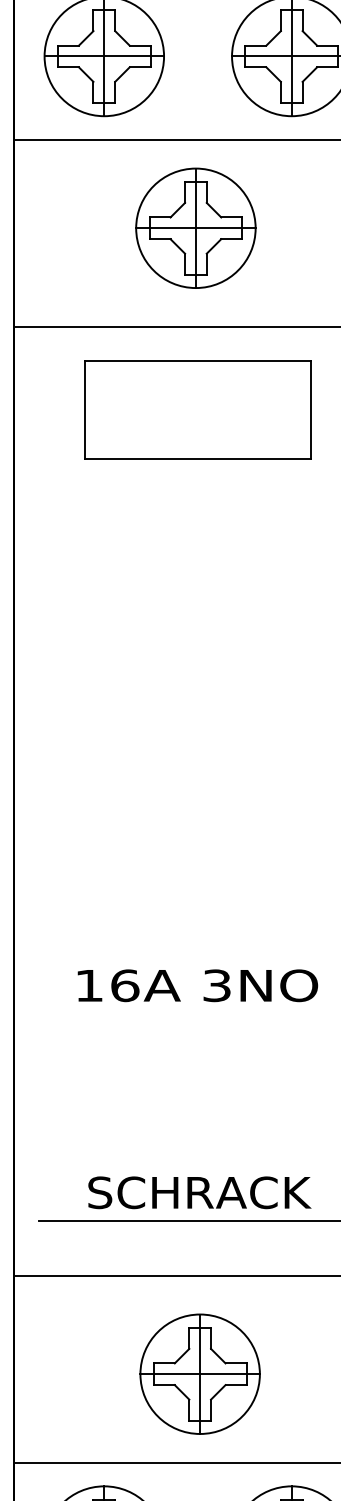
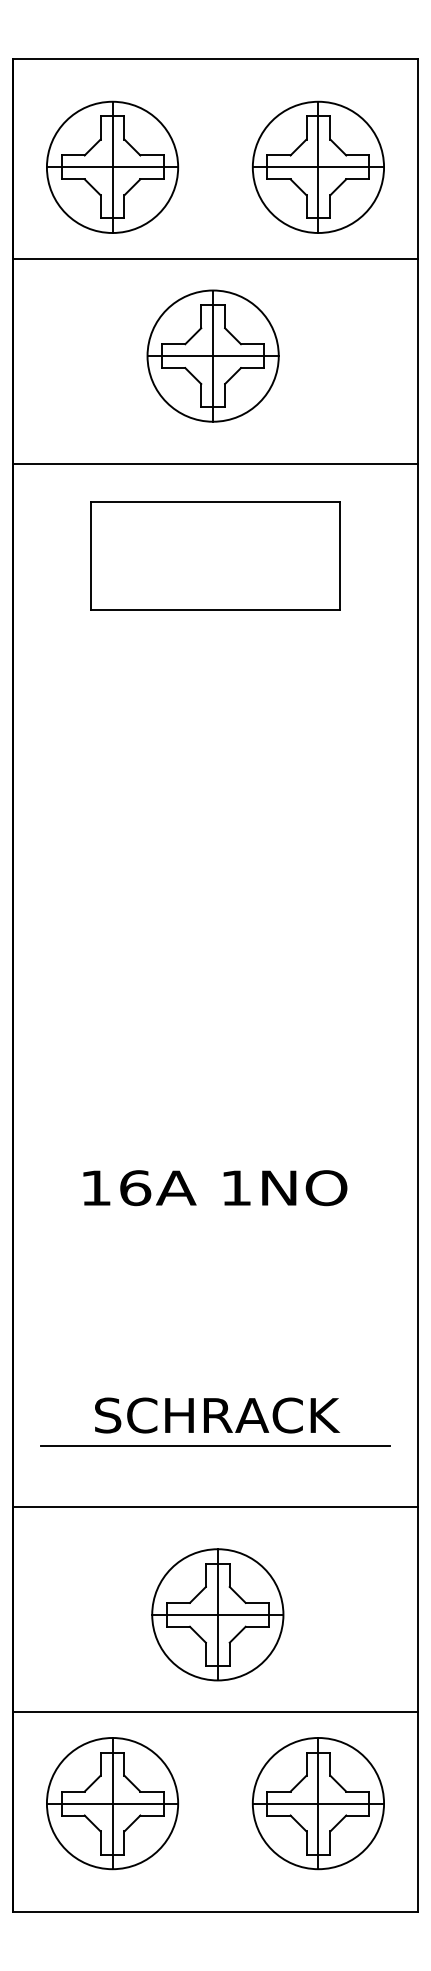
text: (217, 986) -> (236, 1188), 3NO -> 1NO

